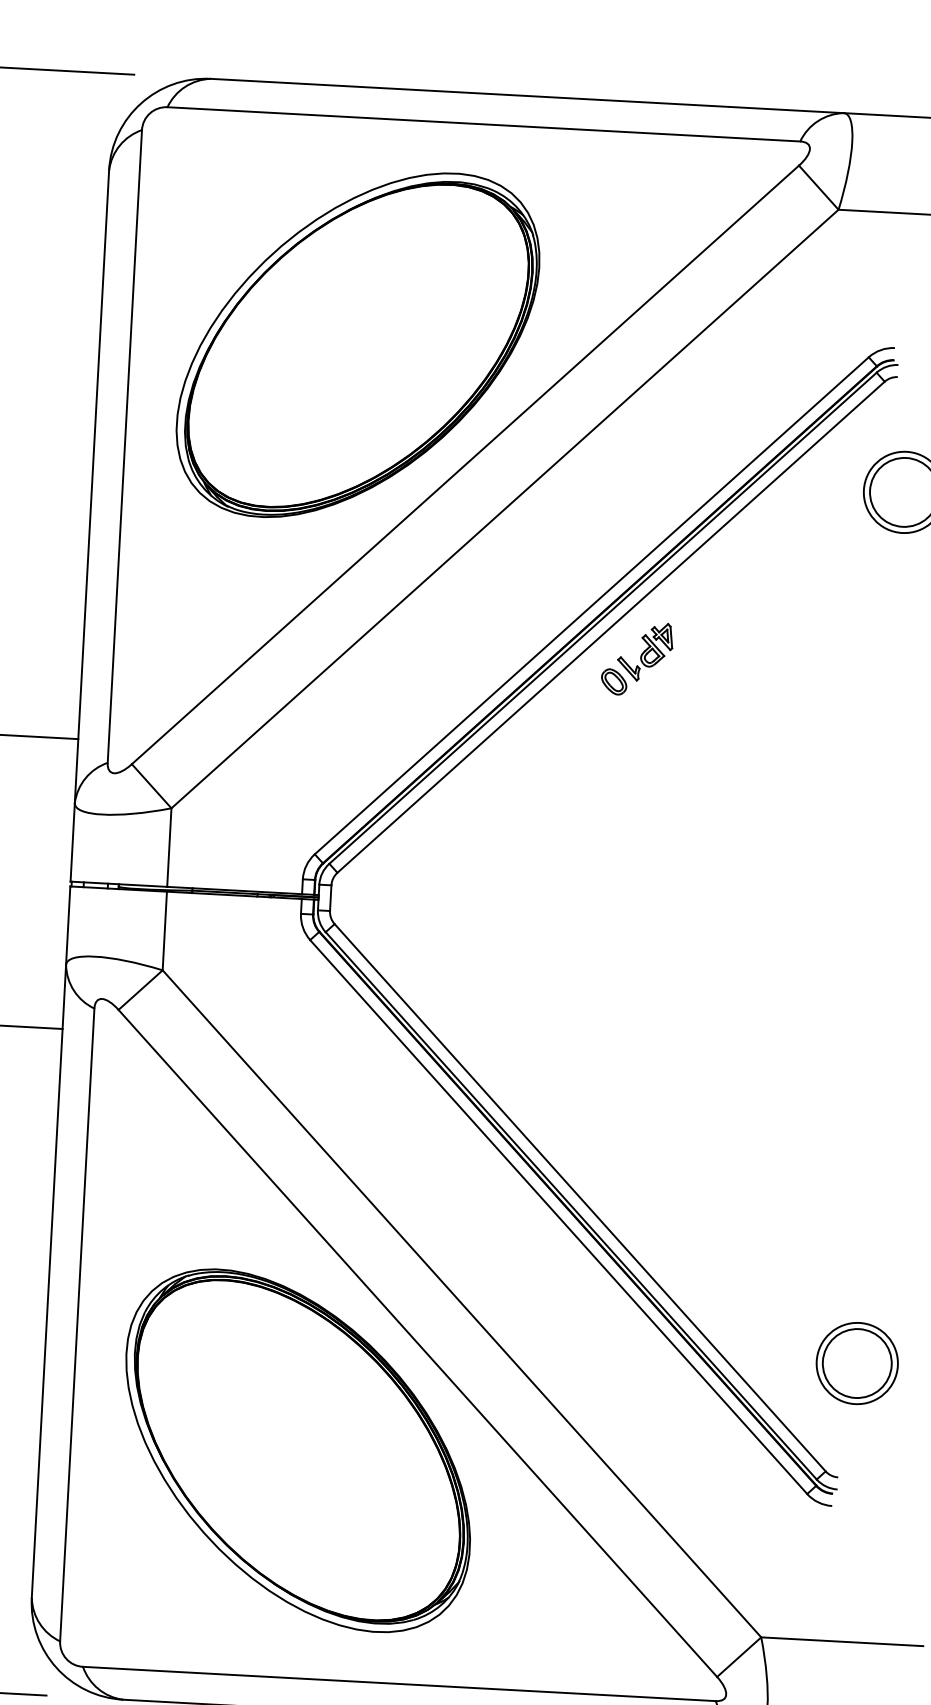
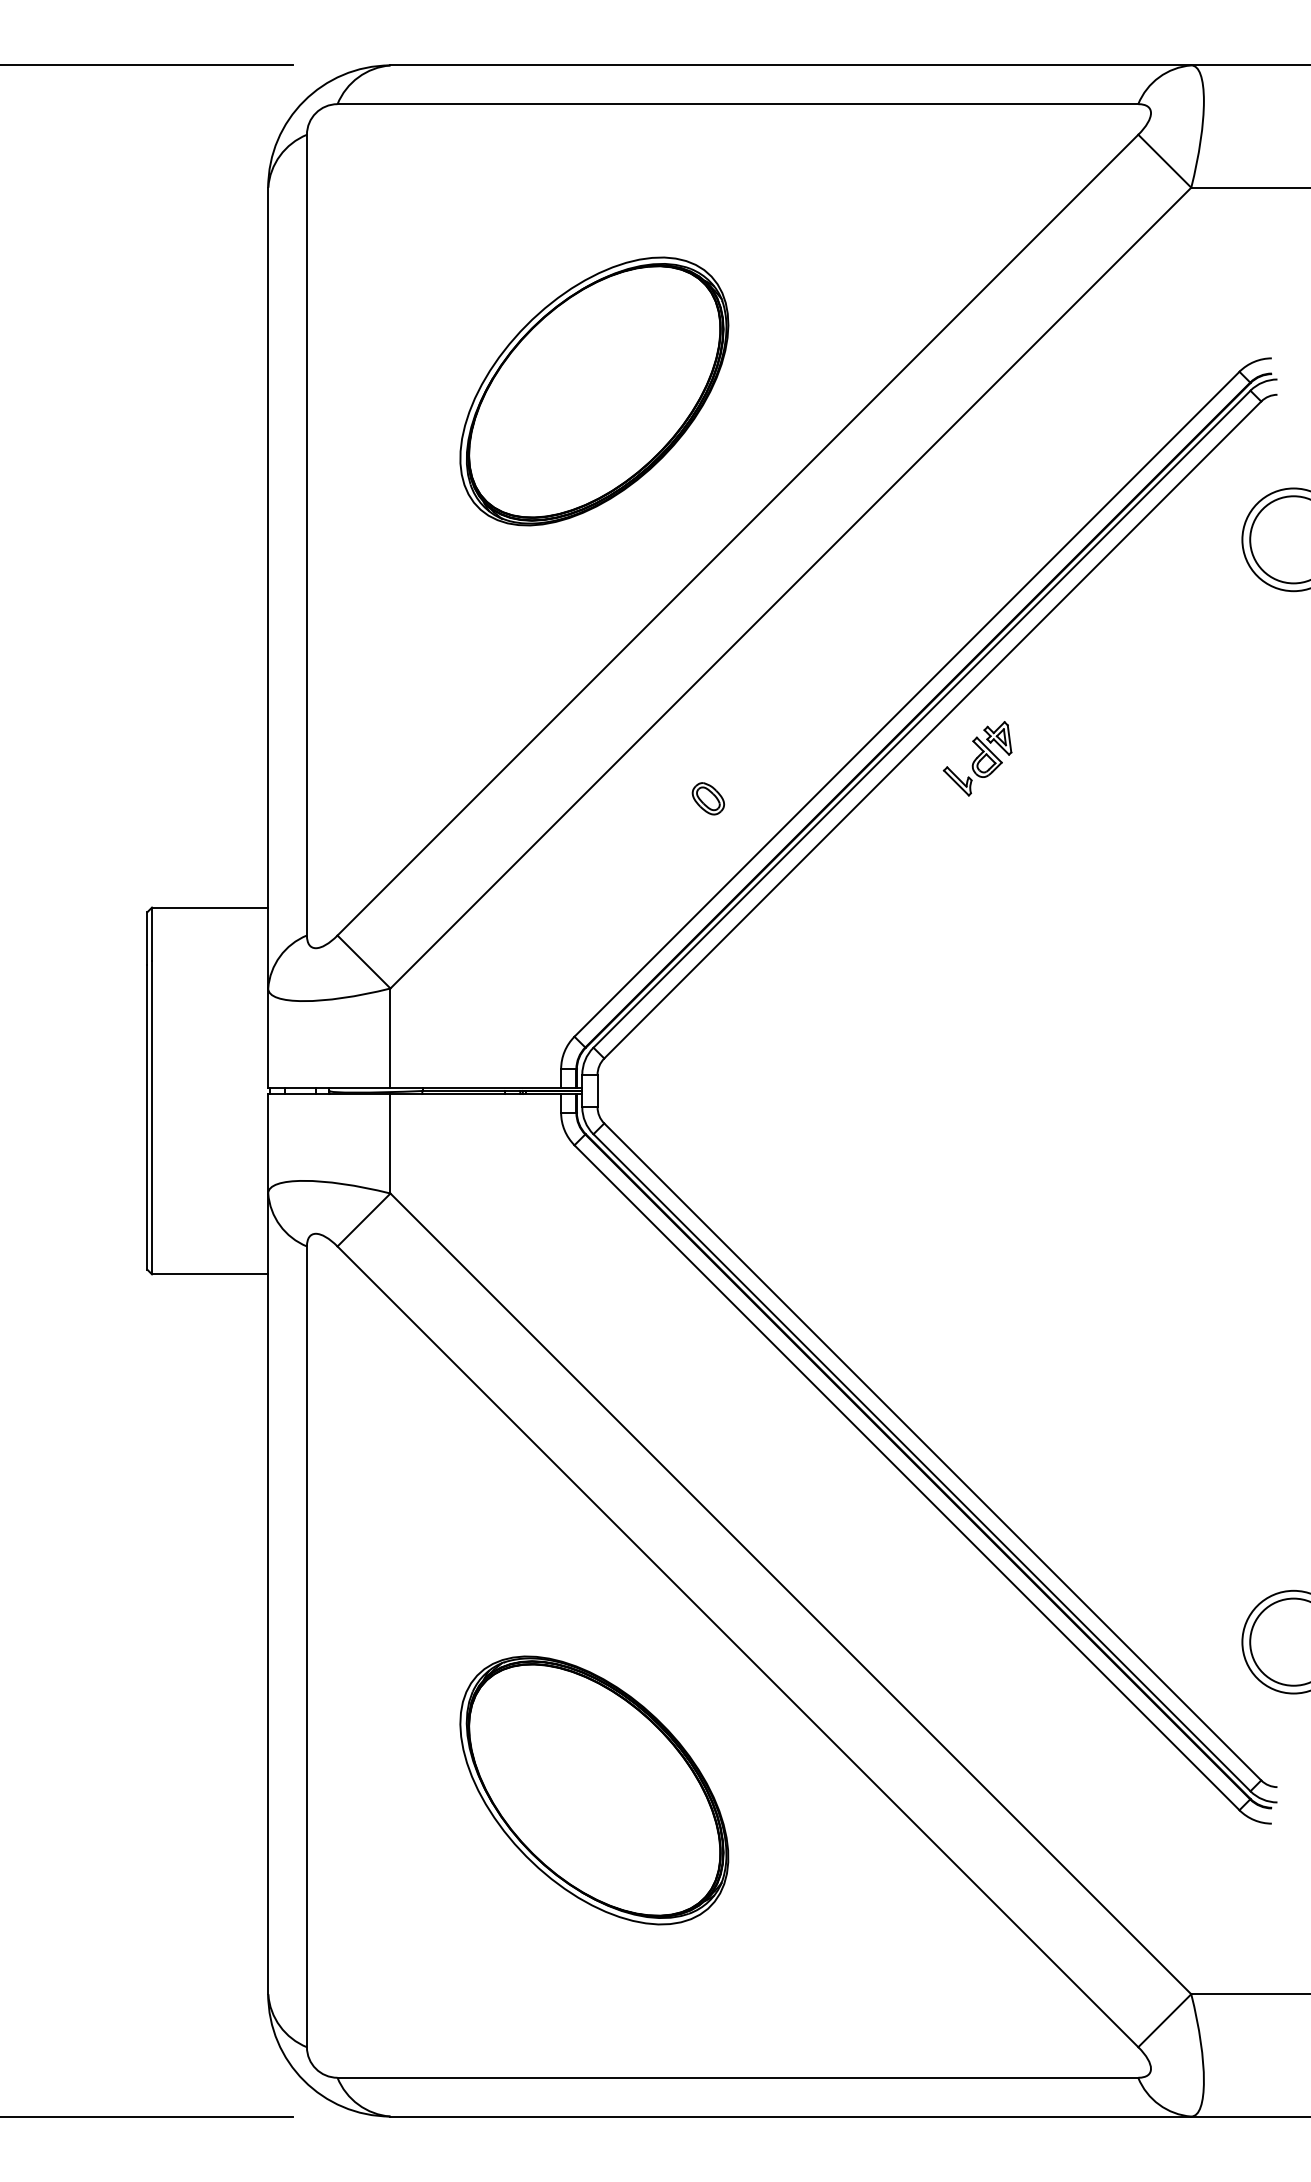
part: (358, 345) -> (594, 391), size x0.6
part: (614, 681) -> (708, 798), moved
part: (298, 1450) -> (594, 1790), size x0.6

